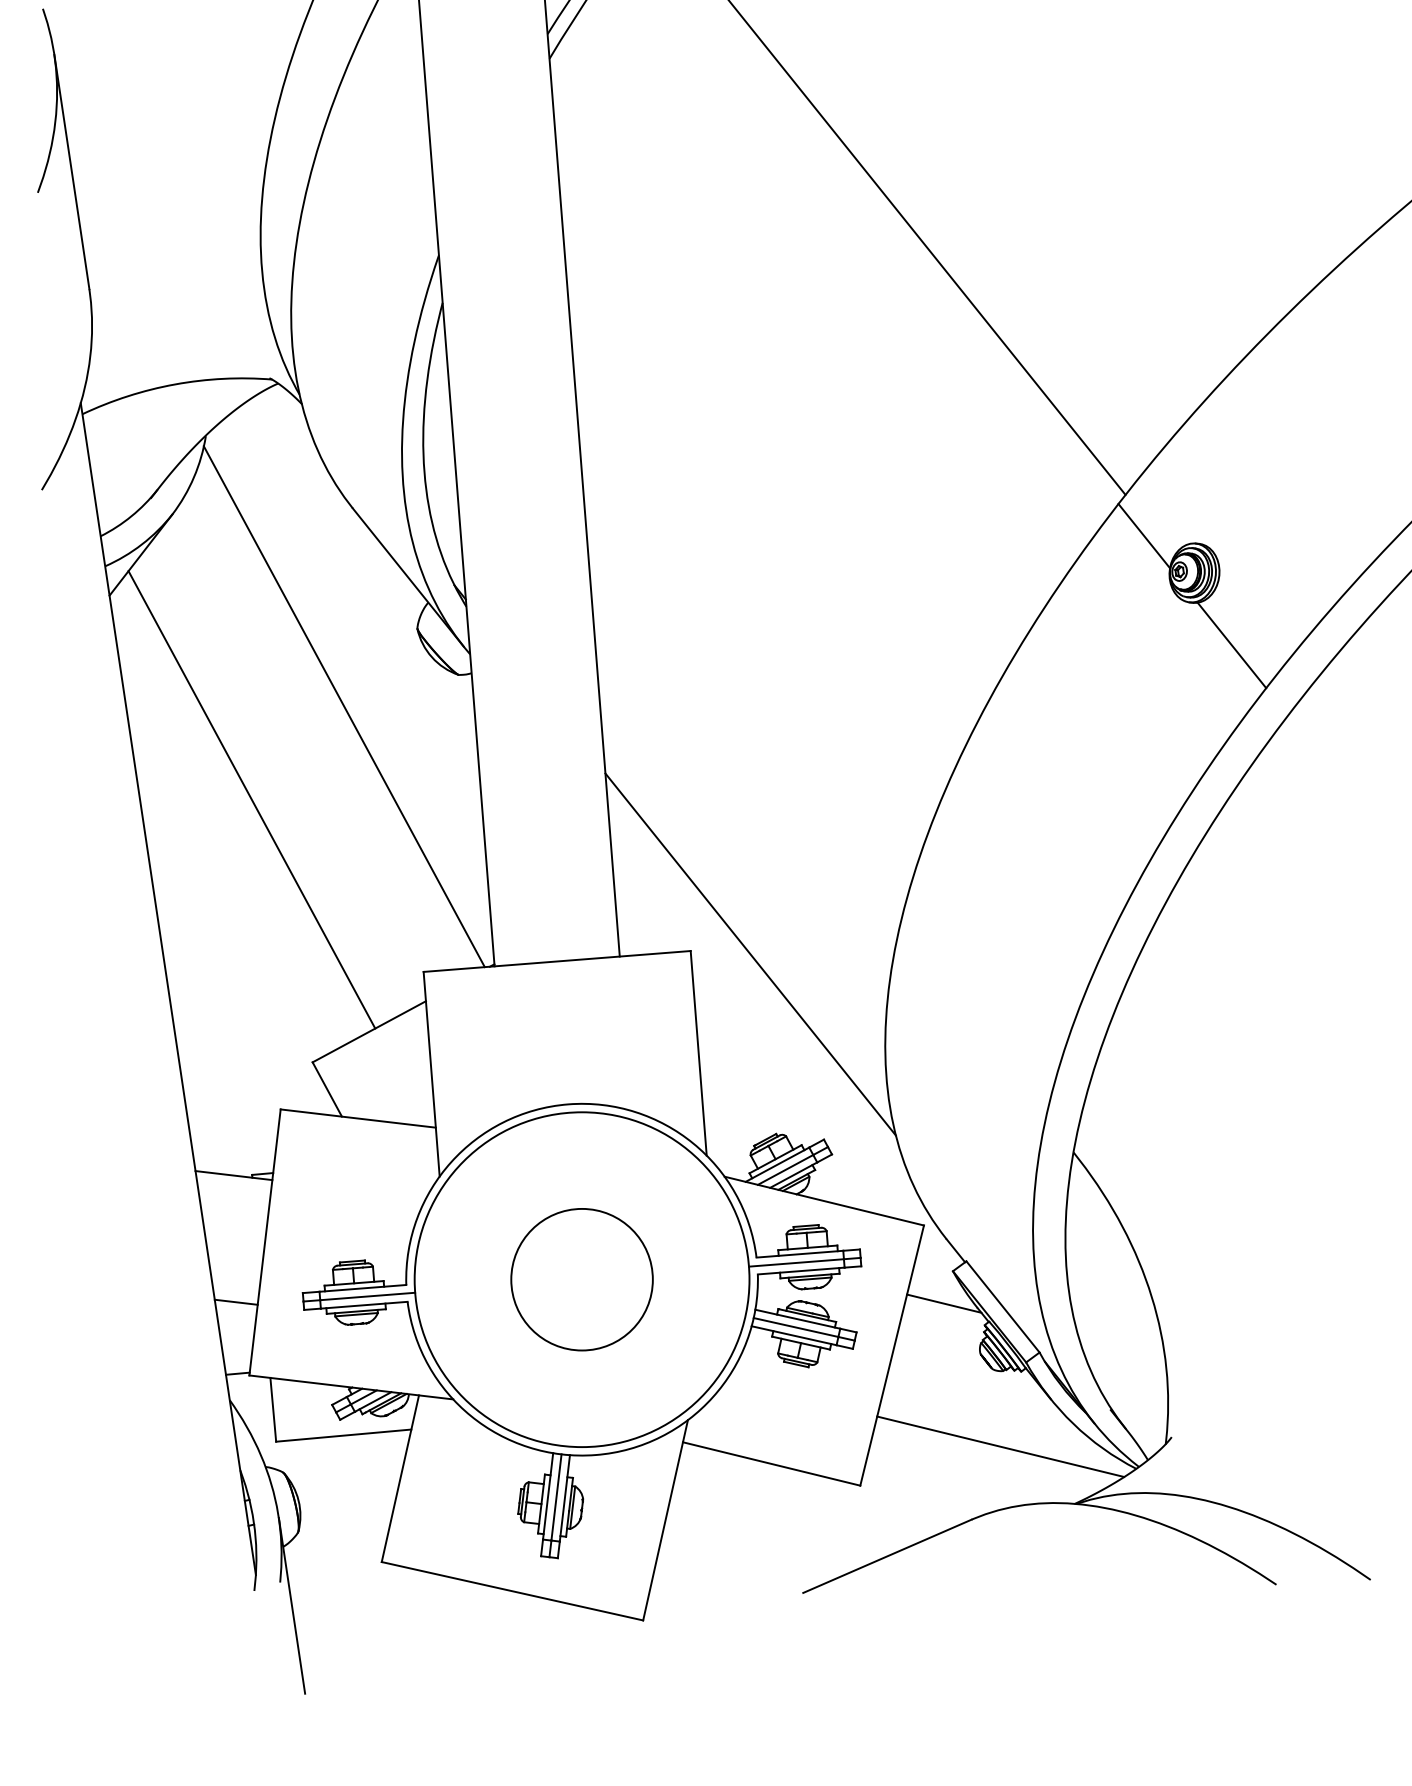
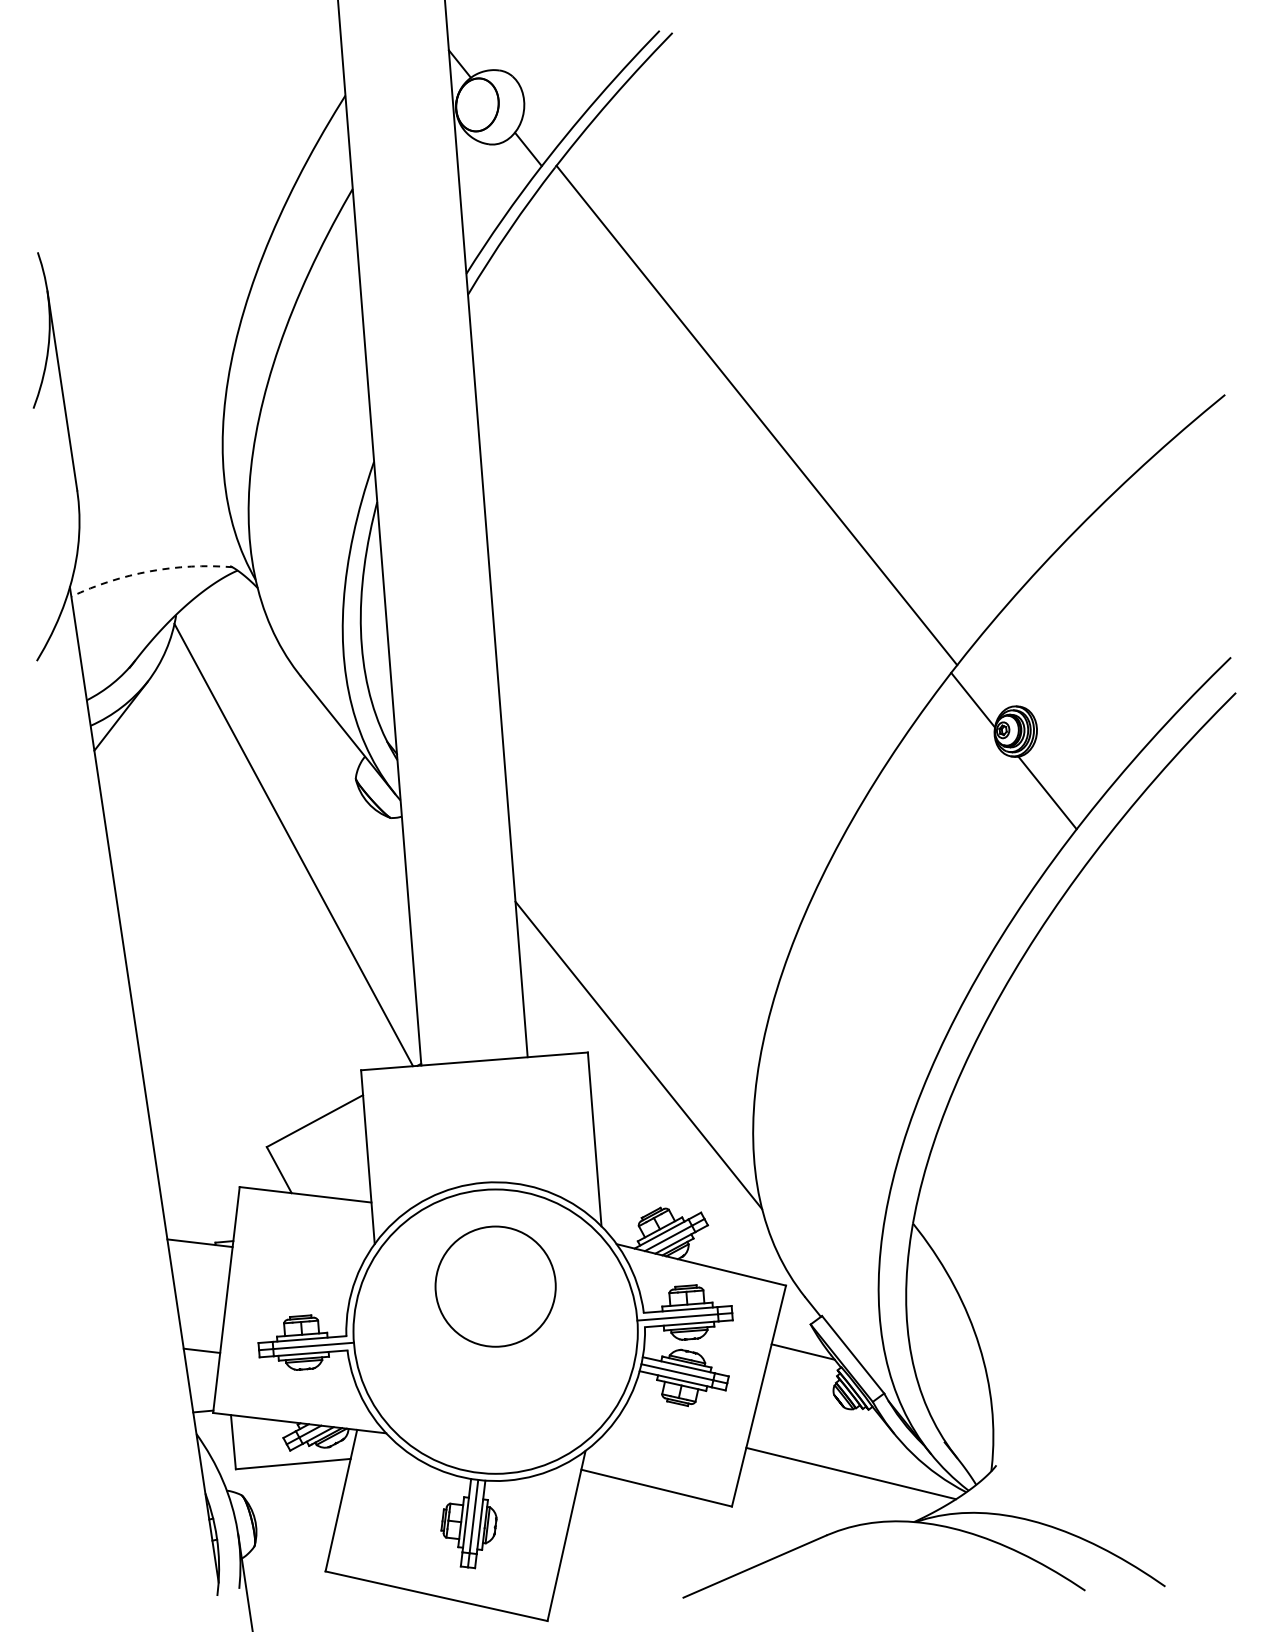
arc: (175, 384) -> (150, 571), solid -> dashed
line: (252, 799) -> (215, 923), removed
circle: (581, 1279) -> (495, 1286), moved

